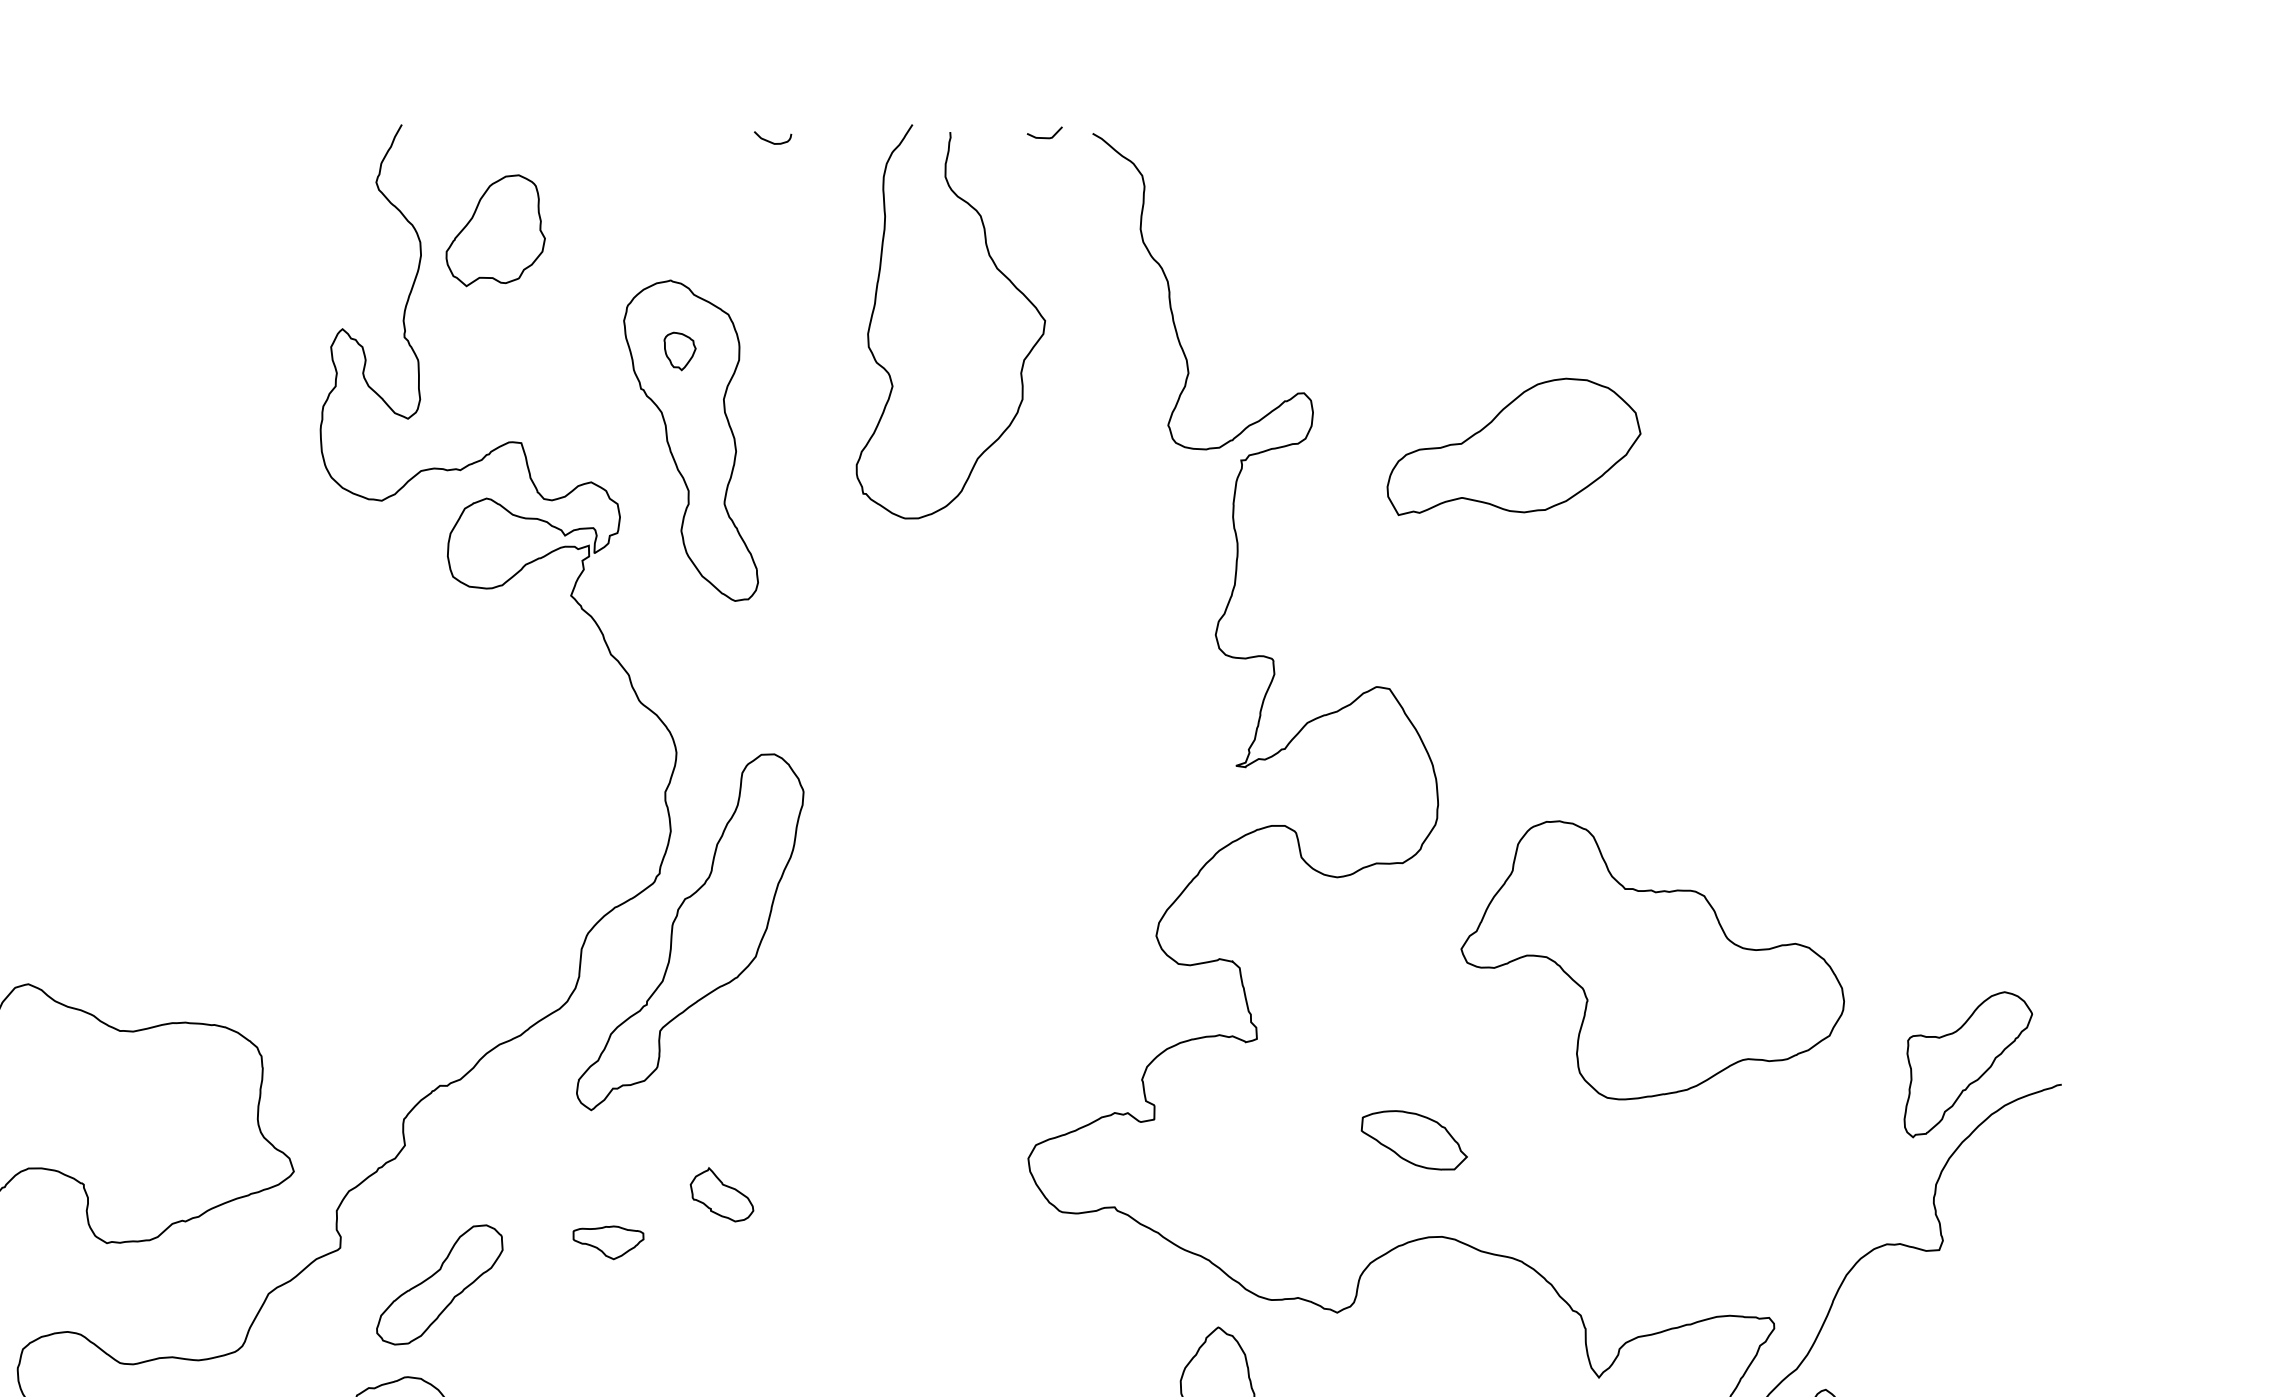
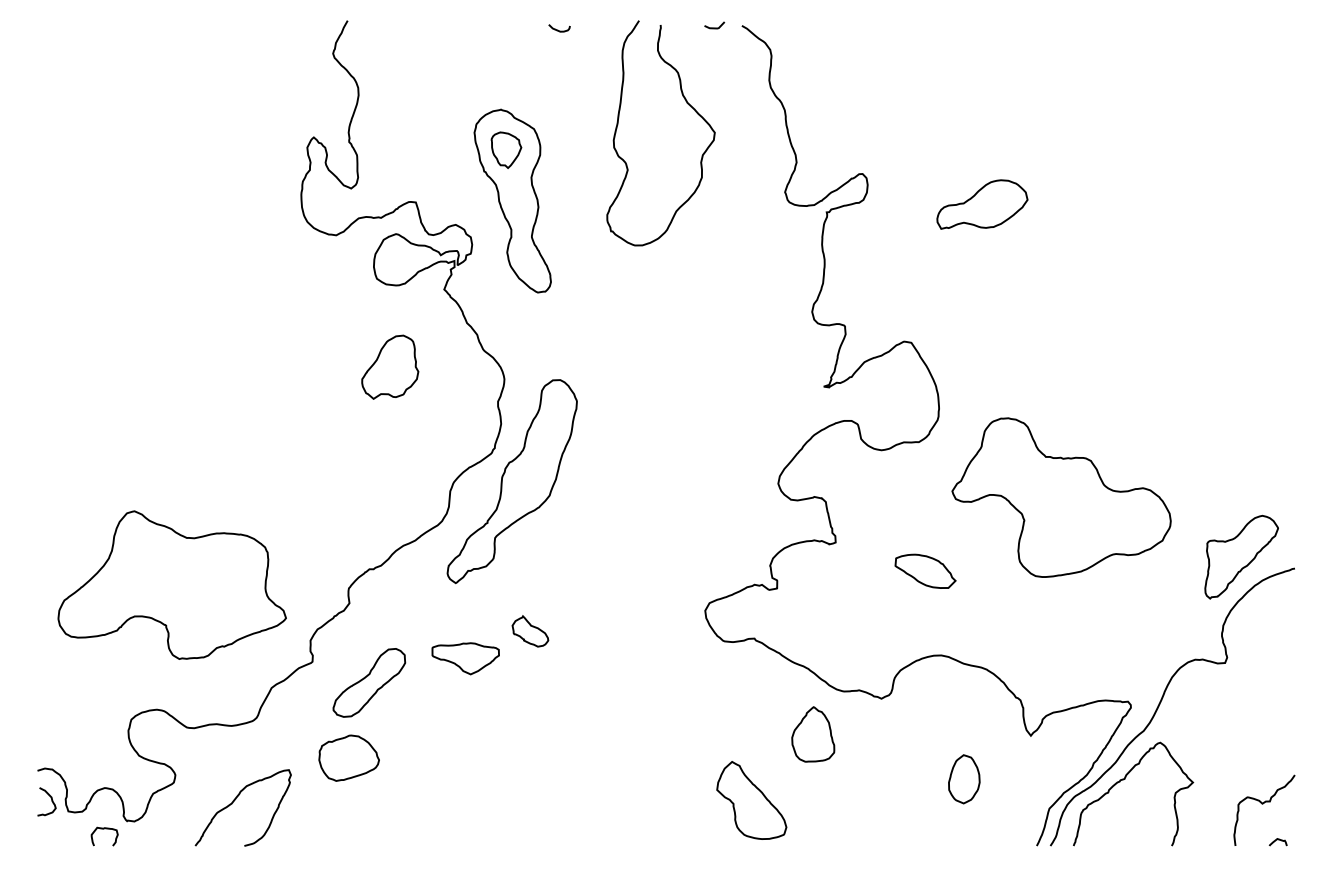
part: (496, 229) -> (390, 366), moved
part: (680, 350) -> (506, 149), size x1.67
part: (1514, 446) -> (982, 204), size x0.62
part: (1414, 1138) -> (925, 570), moved
part: (608, 1242) -> (465, 658), size x1.67

